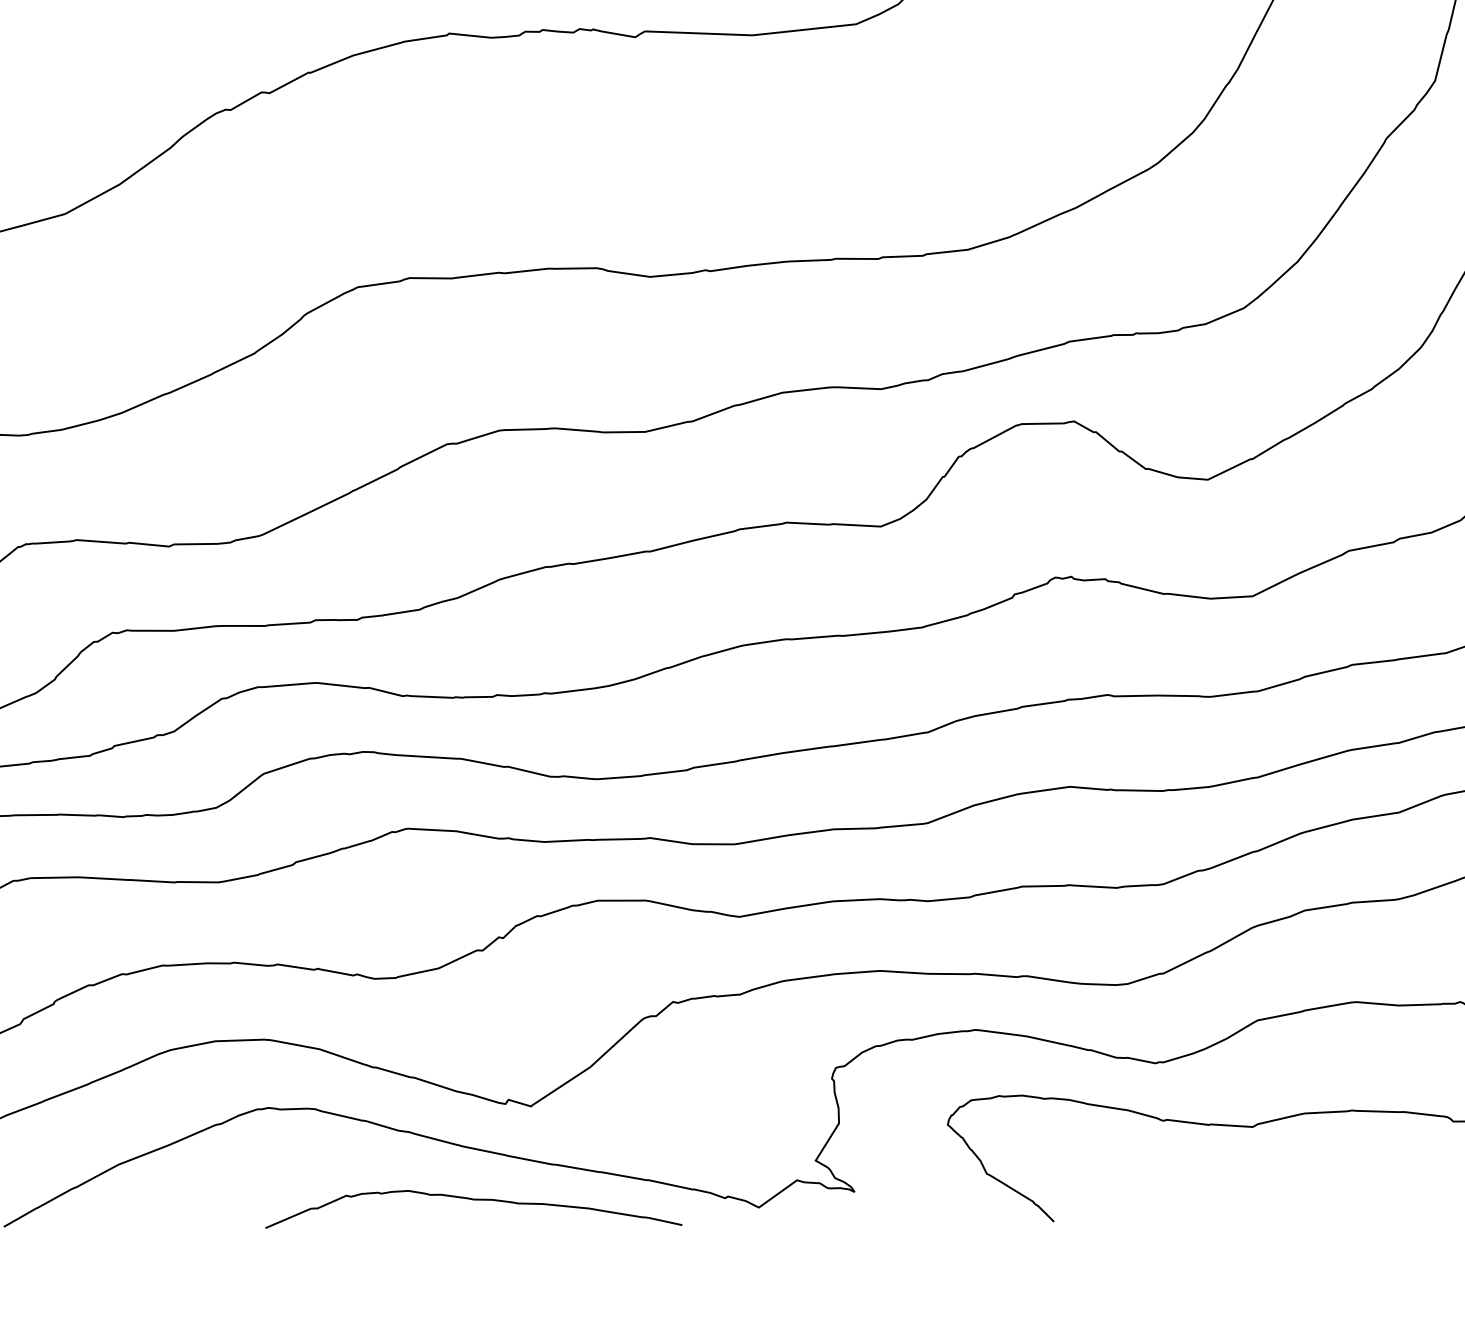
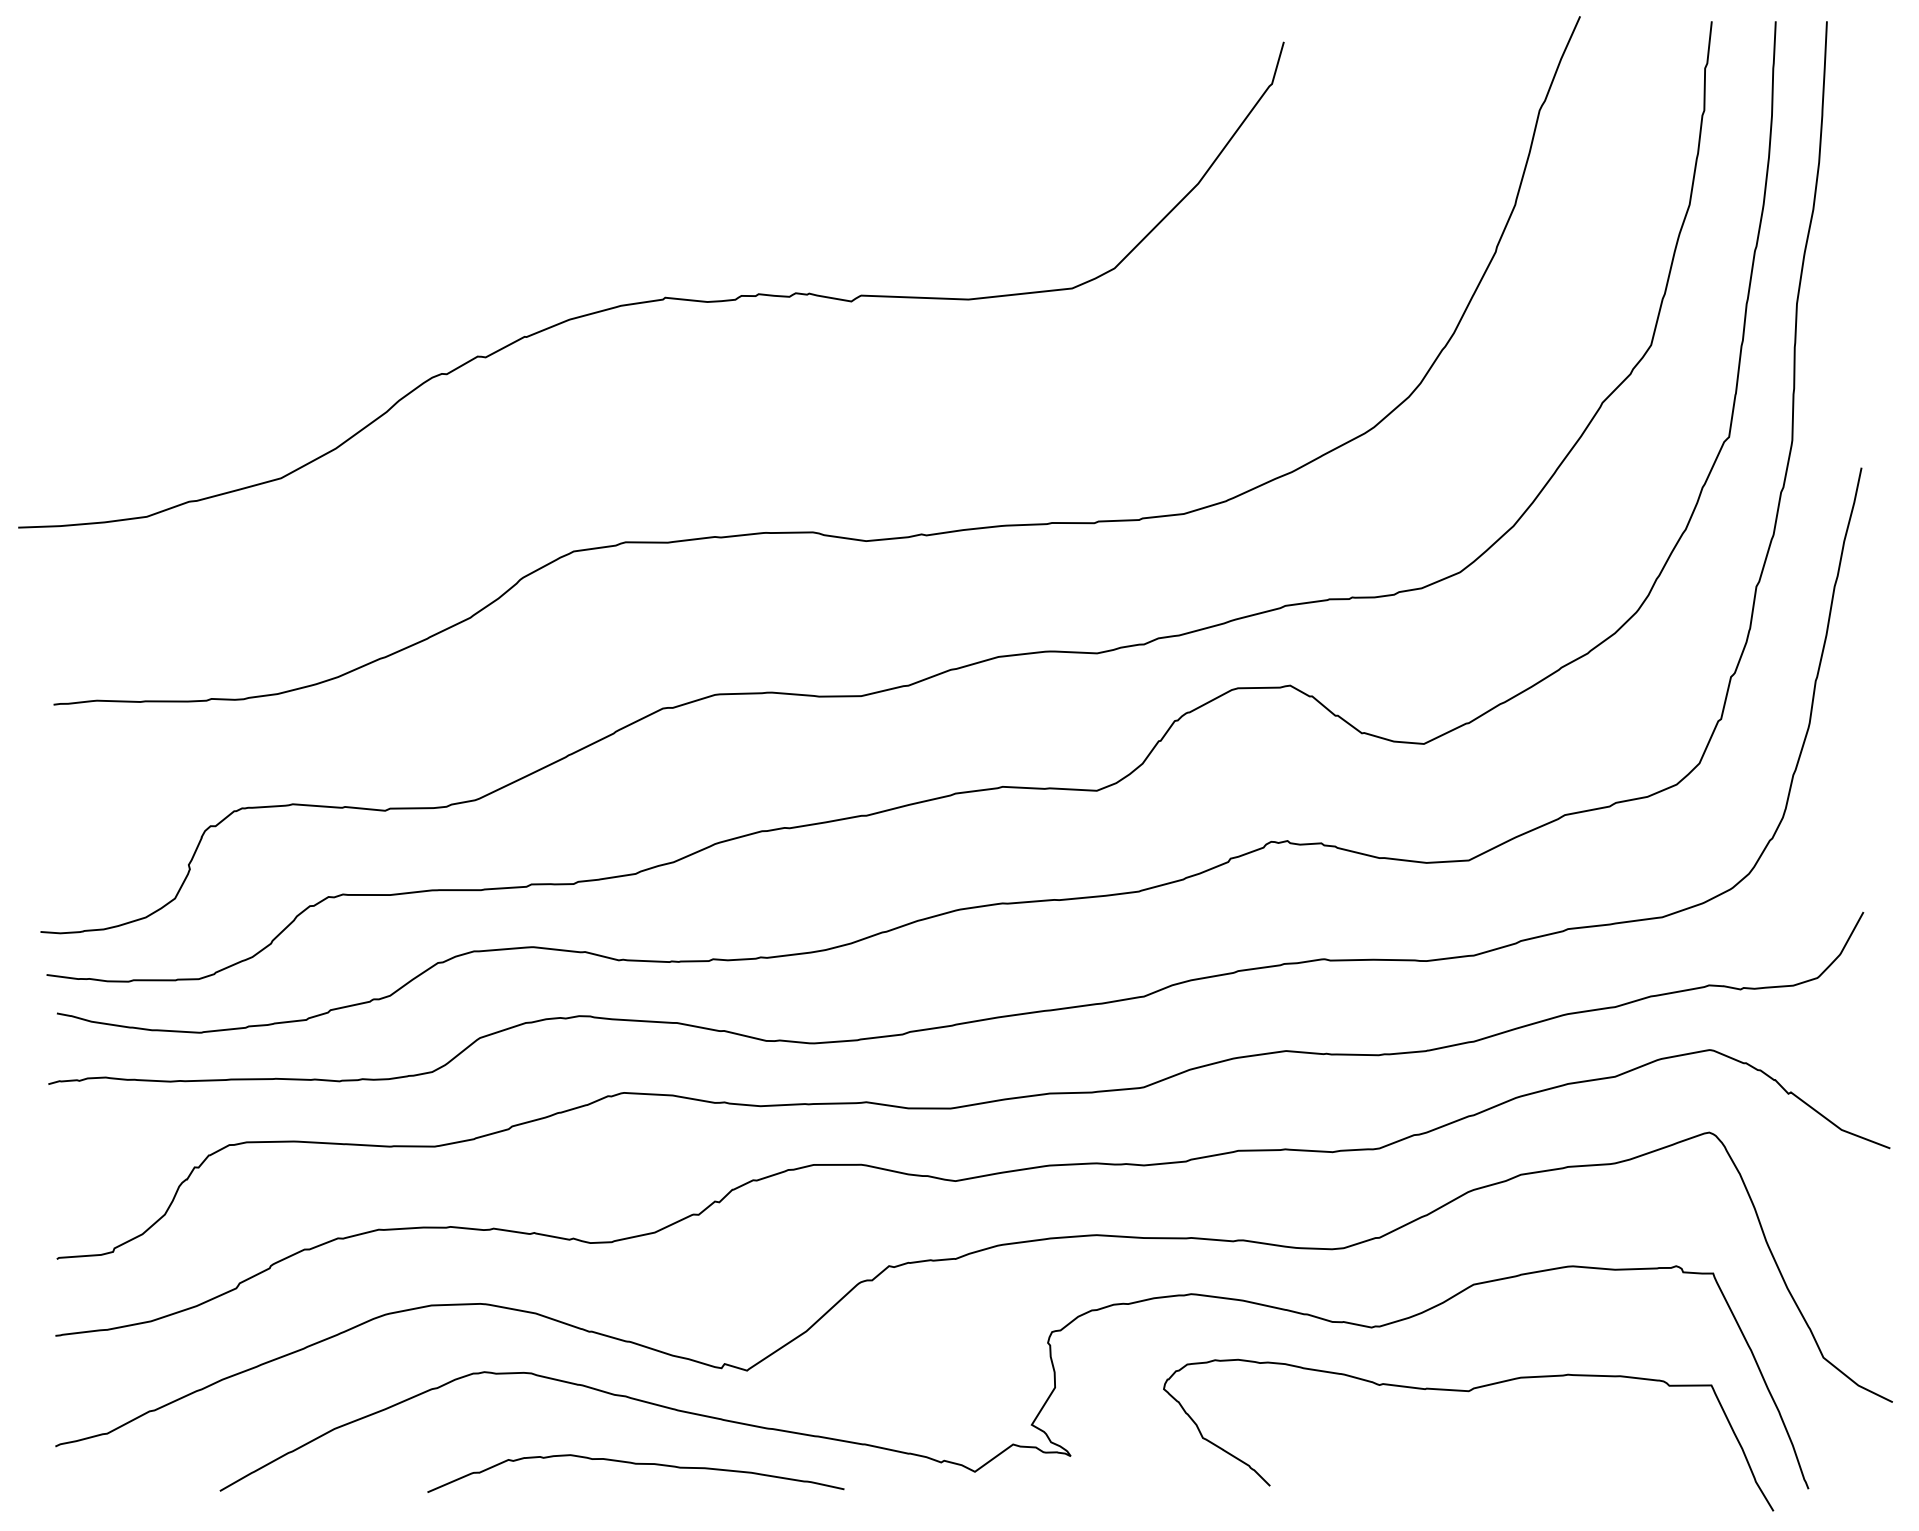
curve: (473, 1200) -> (635, 1464), moved

